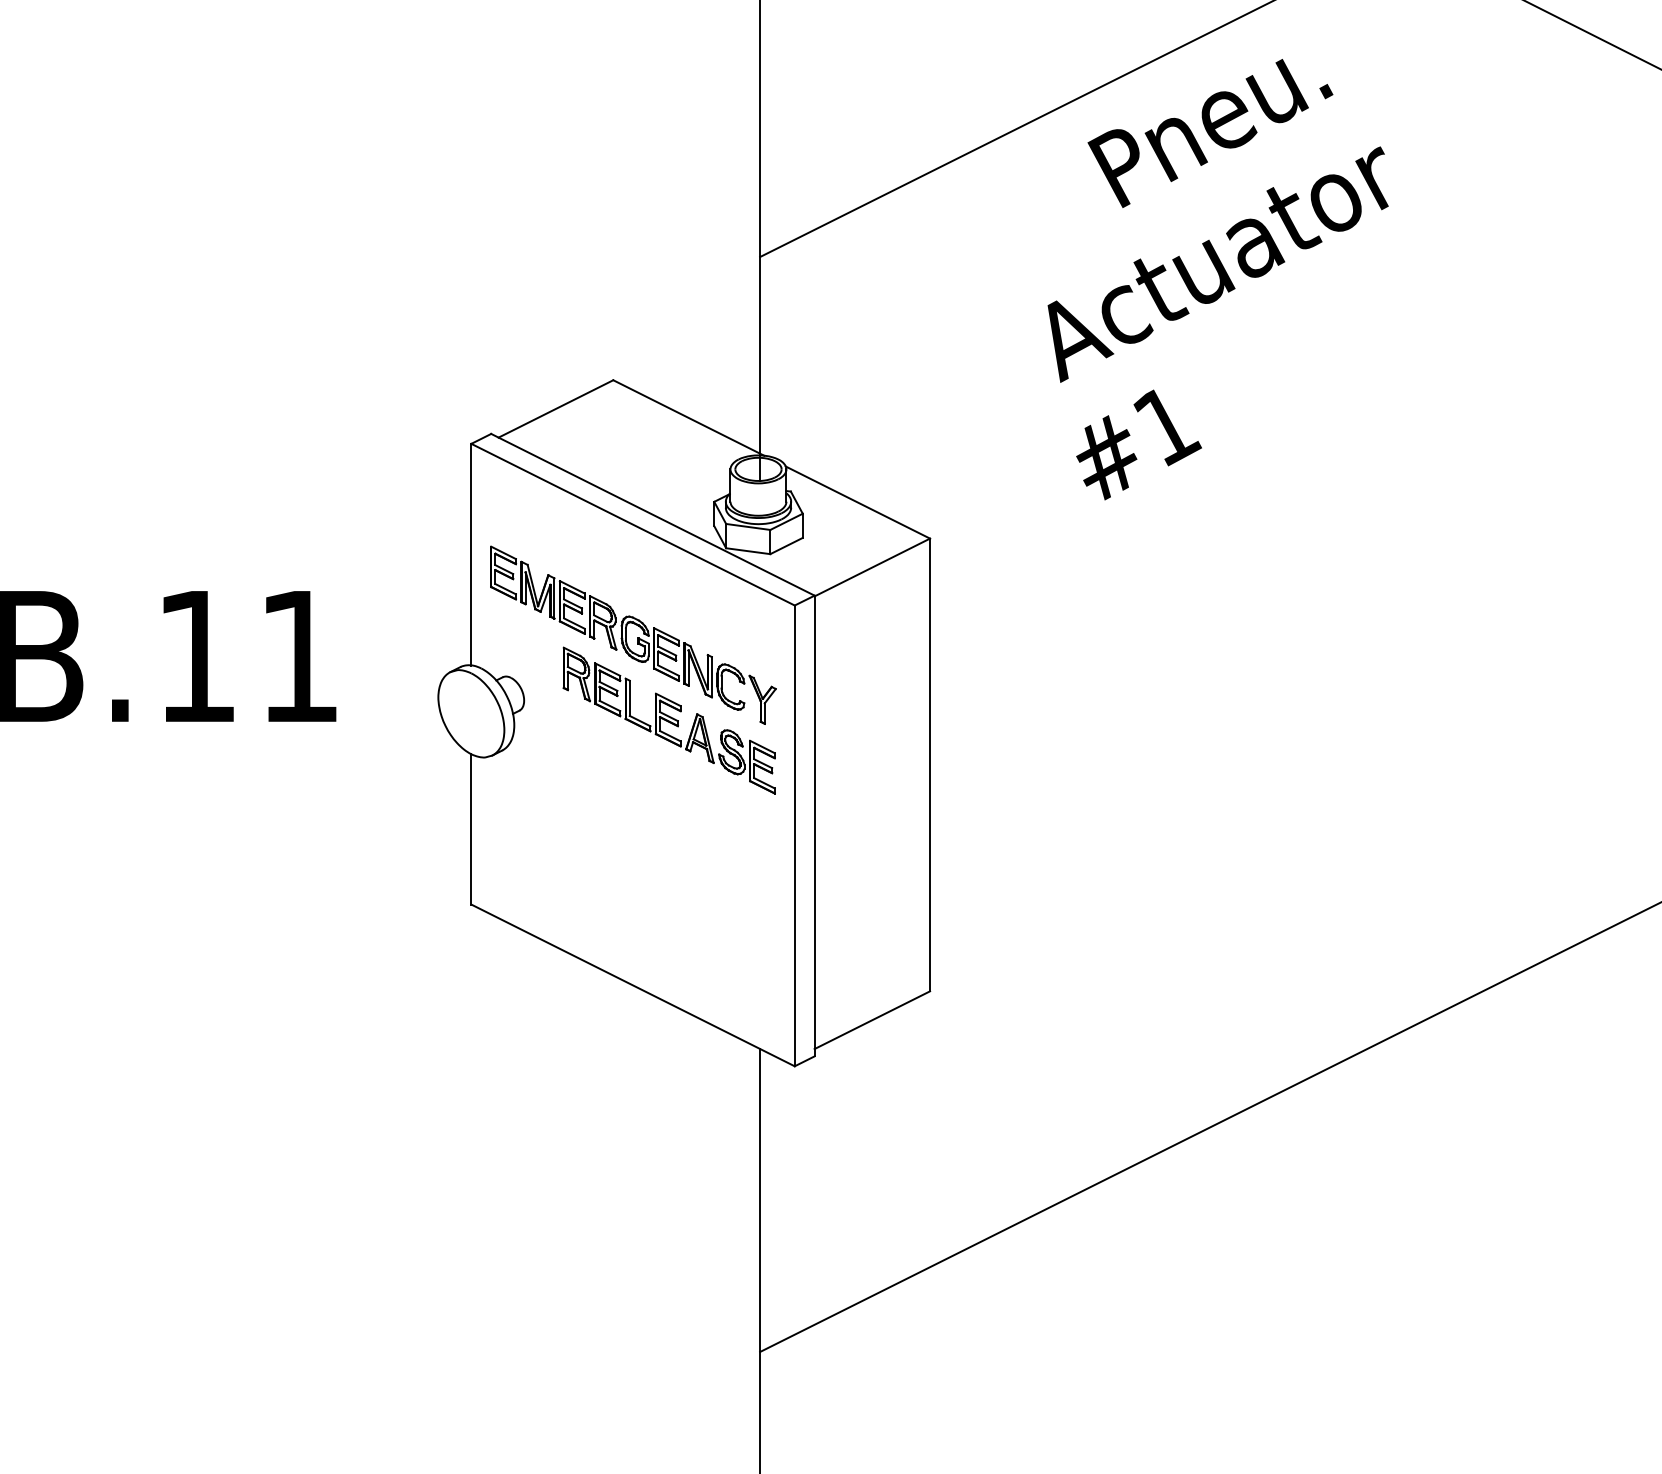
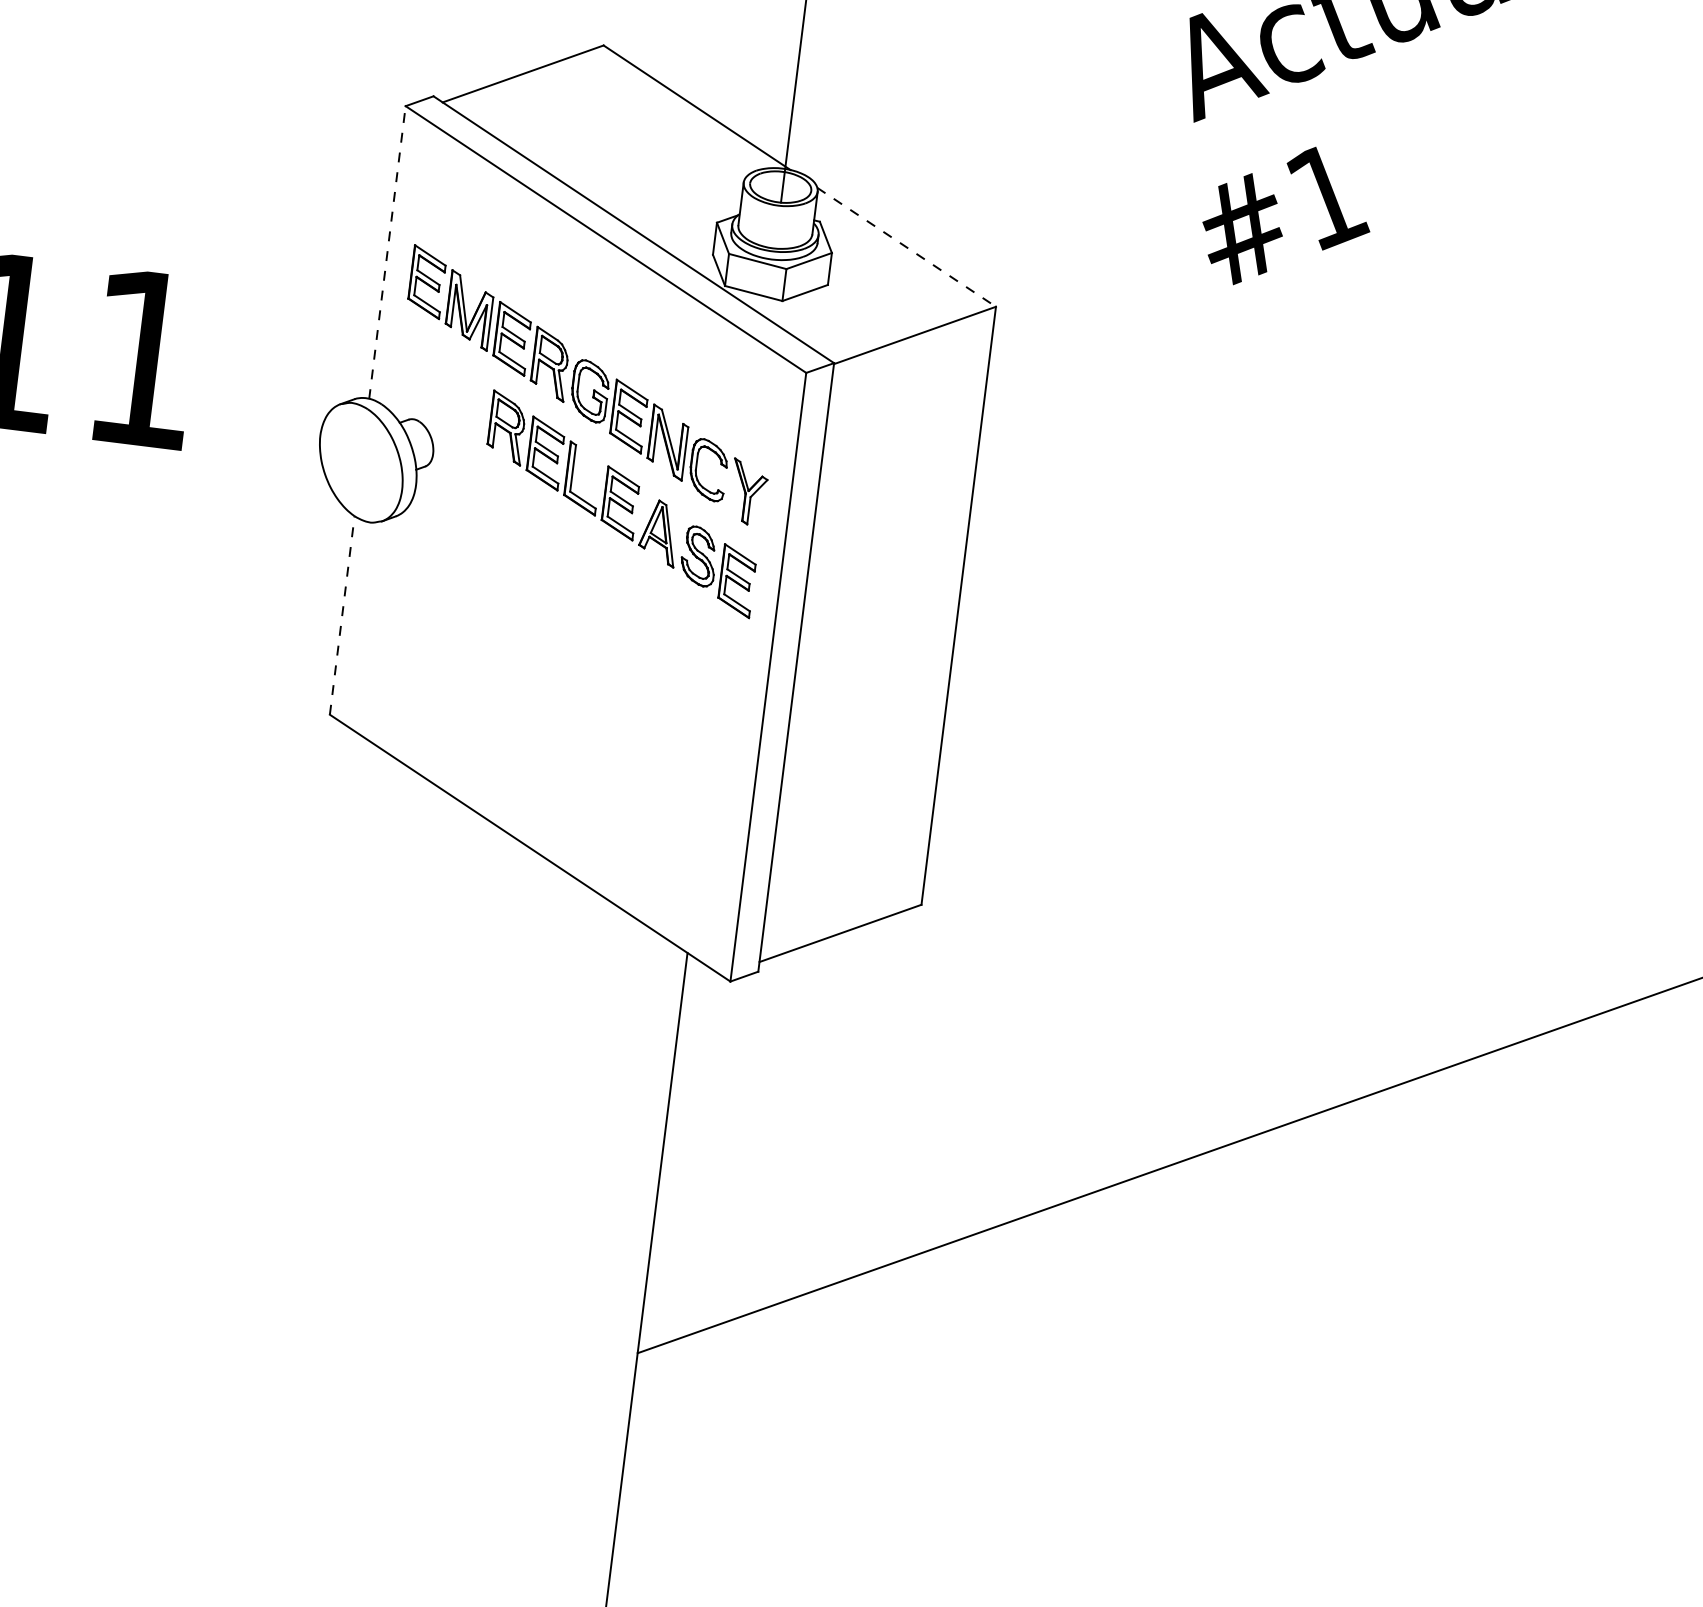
line: (857, 502) -> (906, 247), solid -> dashed
line: (471, 554) -> (387, 252), solid -> dashed
line: (471, 828) -> (342, 614), solid -> dashed

